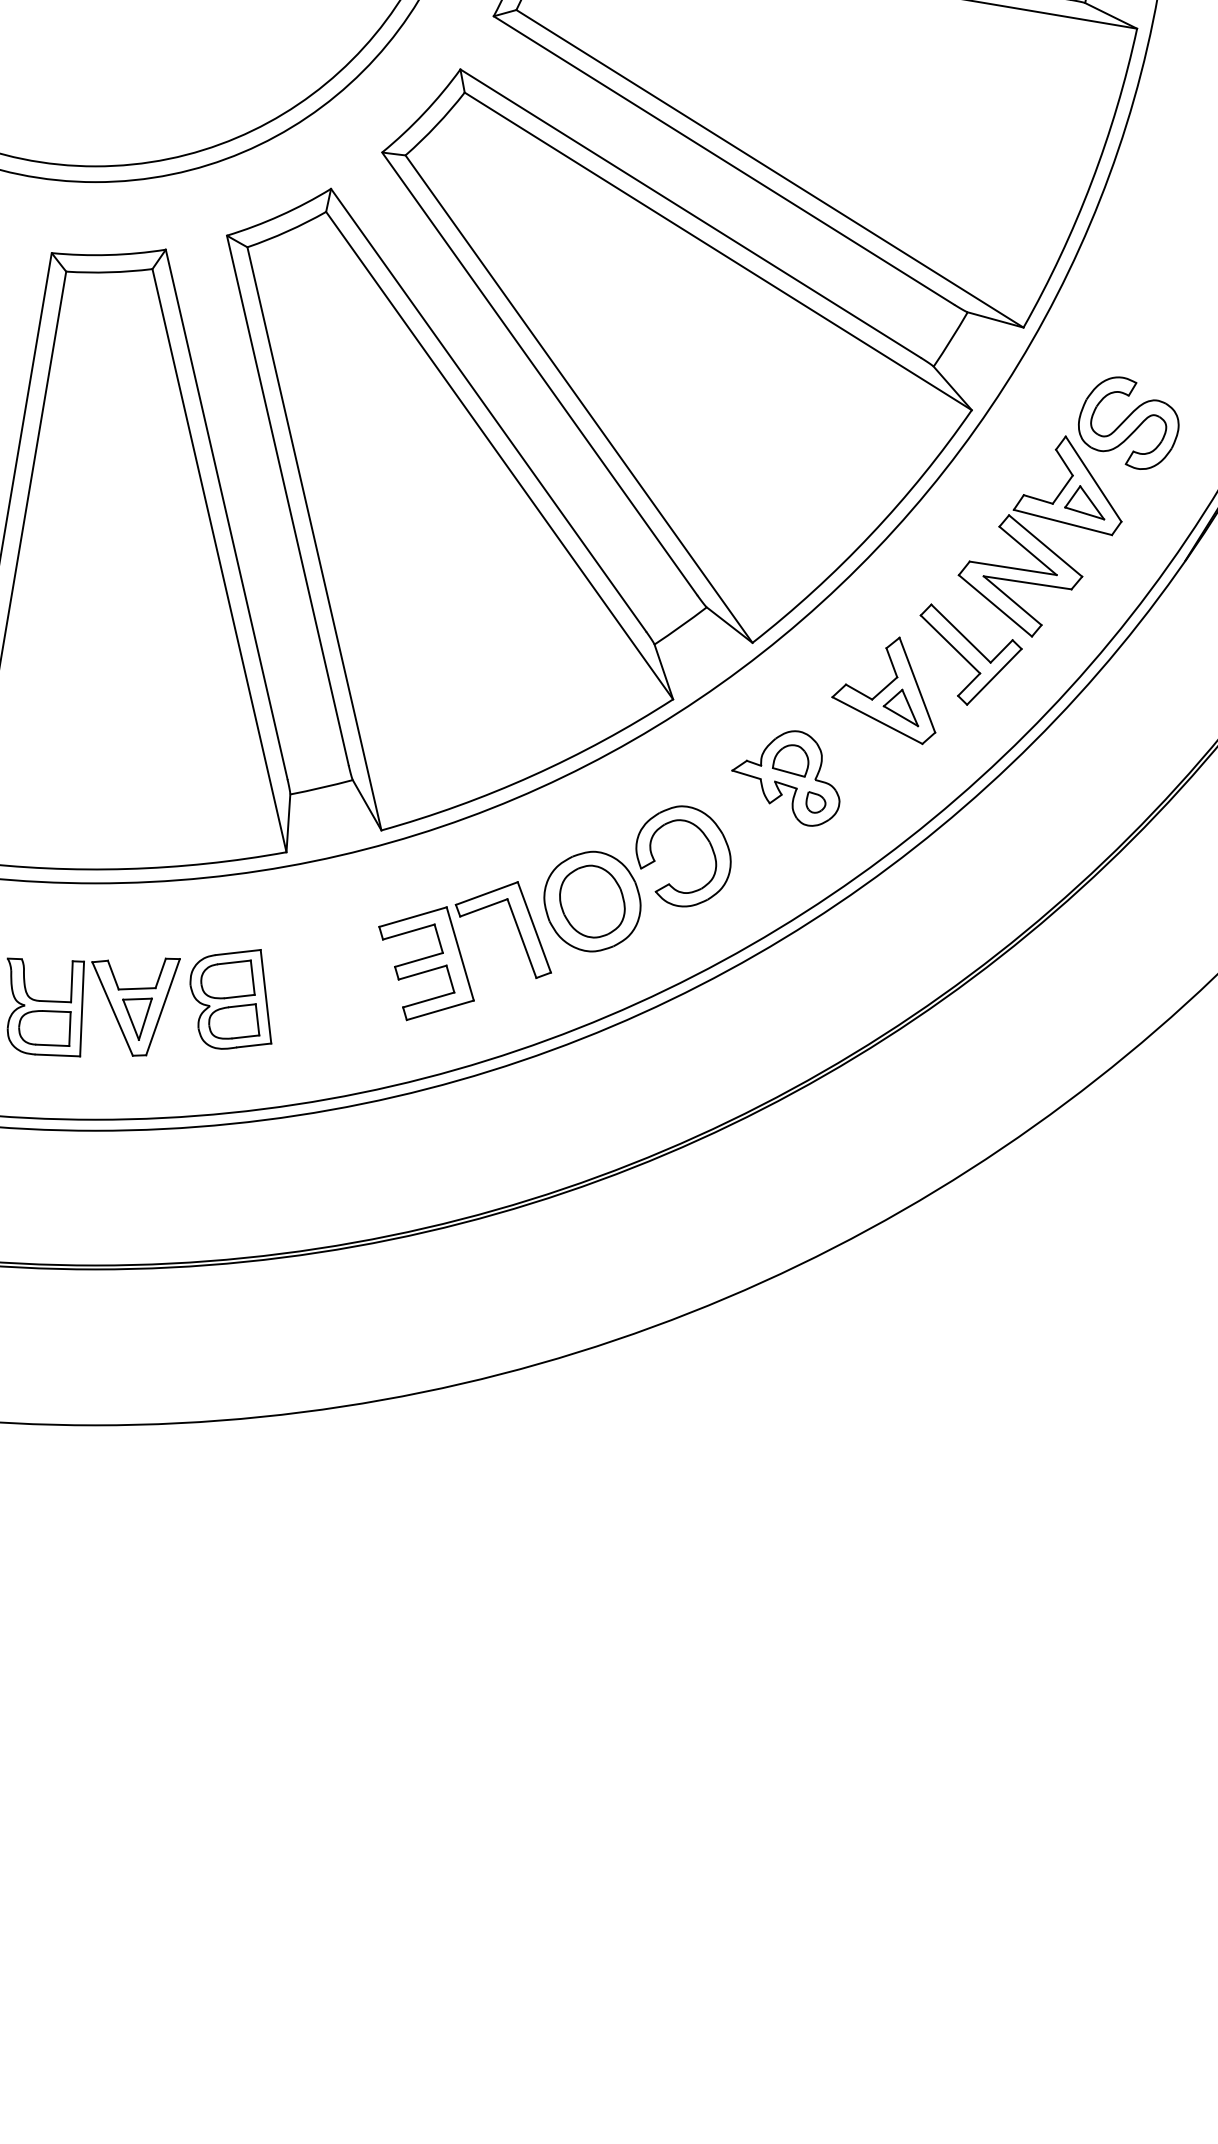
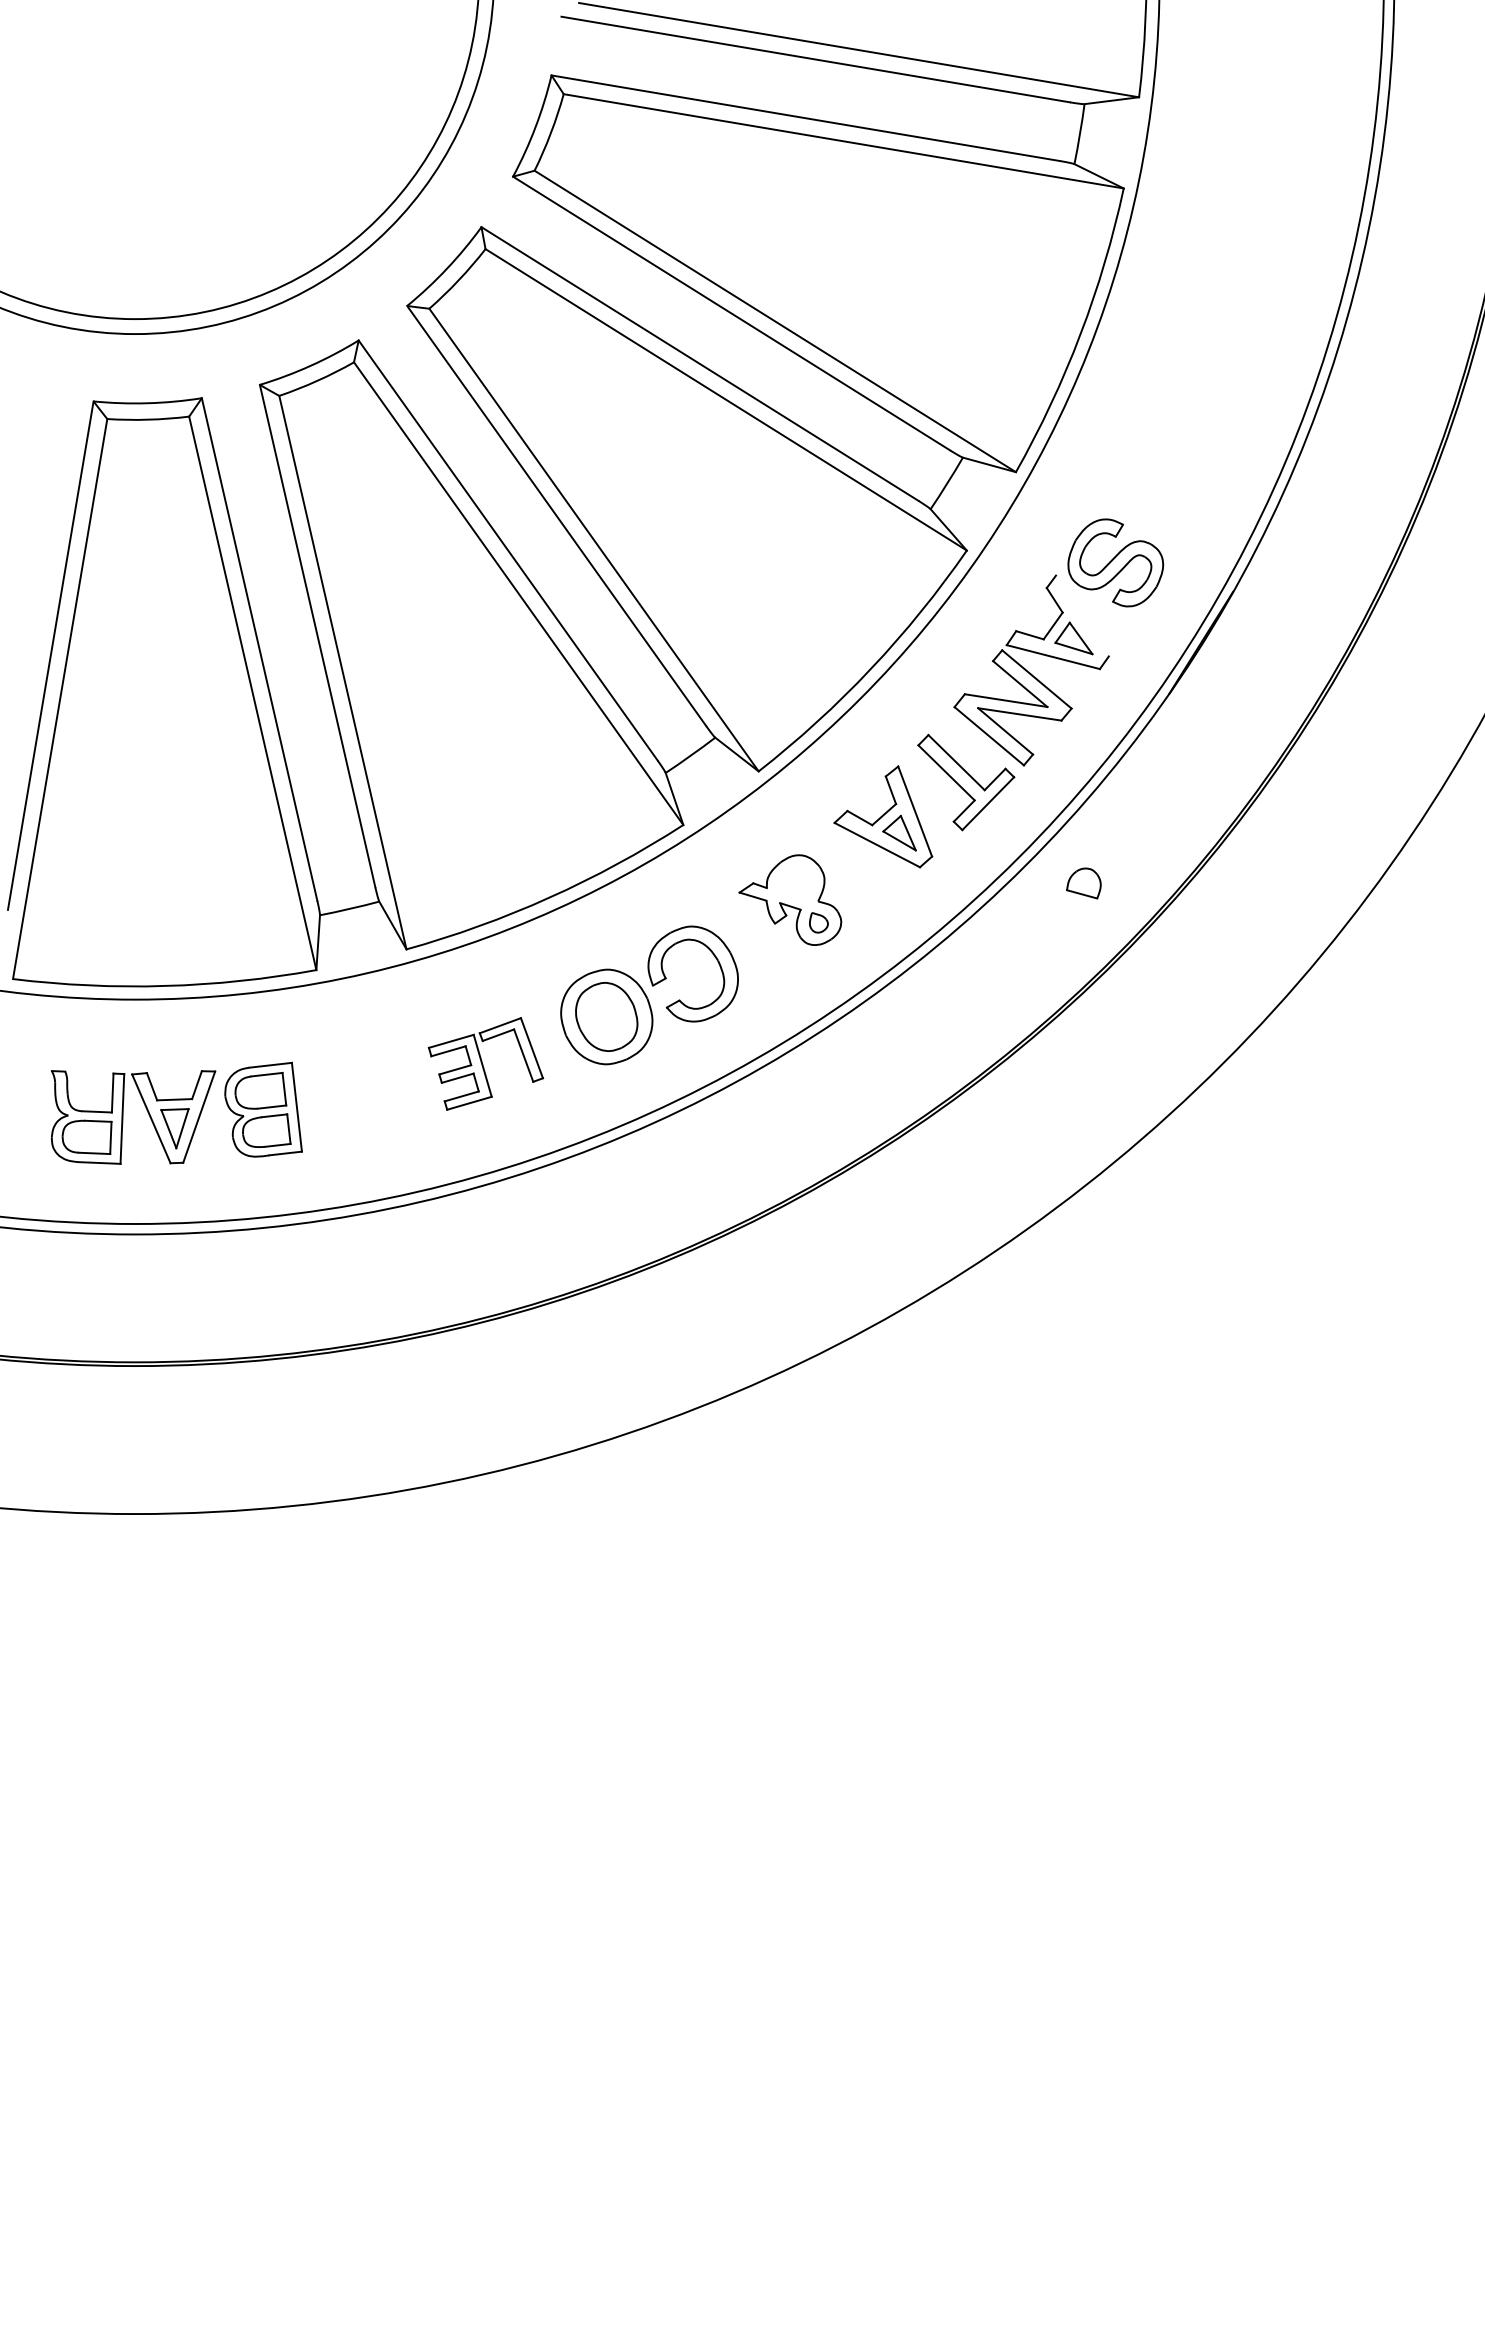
line: (1093, 478) -> (1082, 615), removed
part: (790, 760) -> (1083, 883), moved
part: (464, 950) -> (485, 1063), size x0.7

